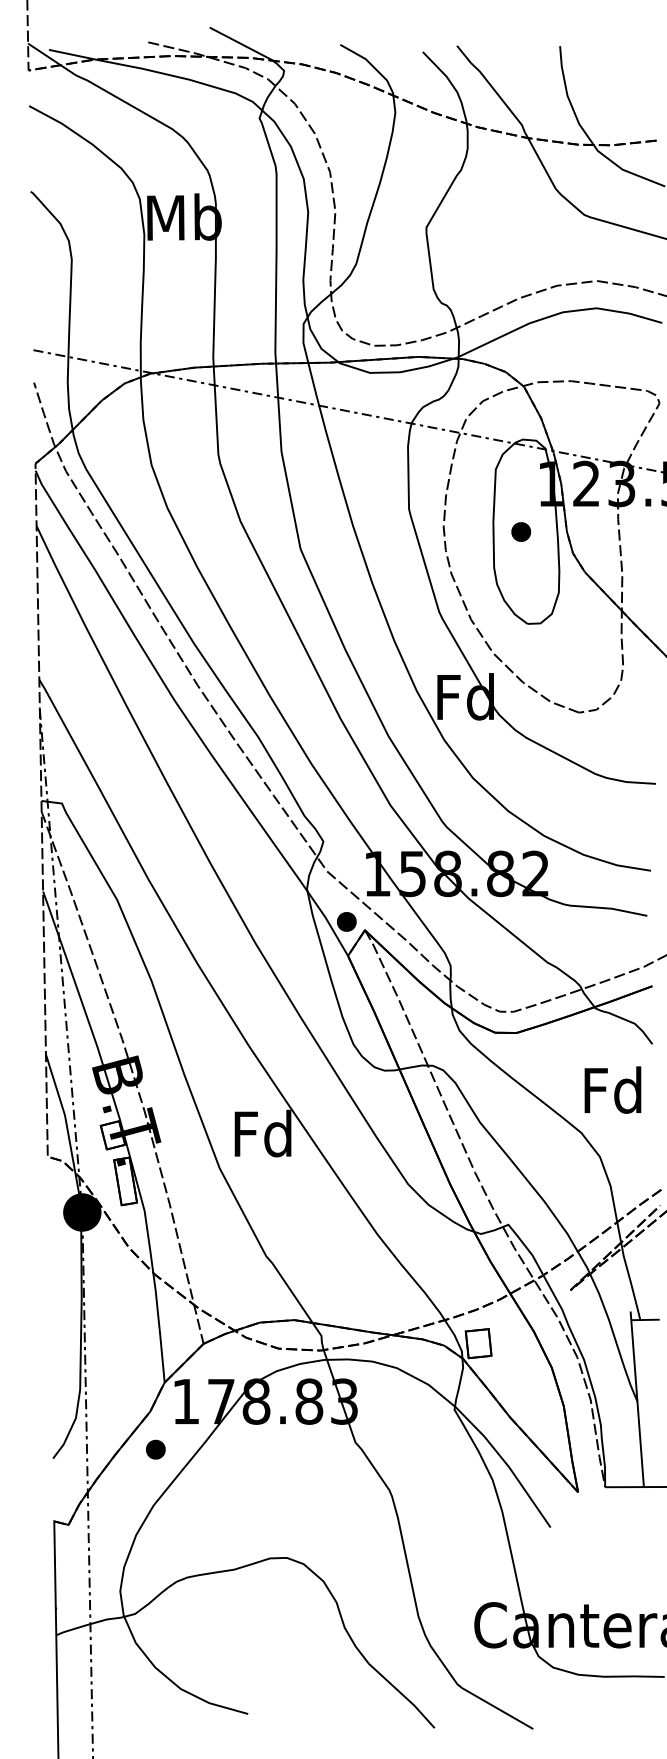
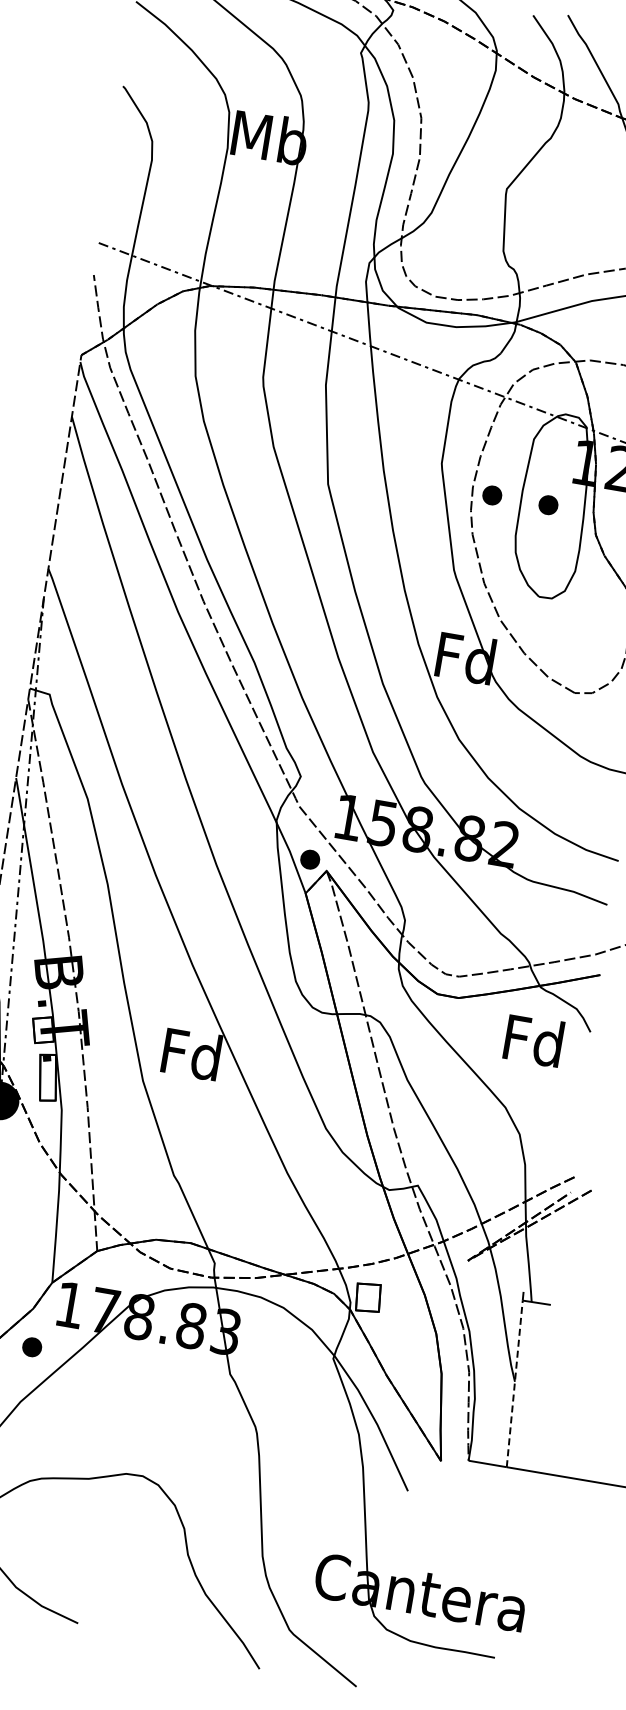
part: (464, 531) -> (492, 495), added
text: (612, 1089) -> (533, 1039), moved
line: (637, 1403) -> (514, 1383), solid -> dashed

